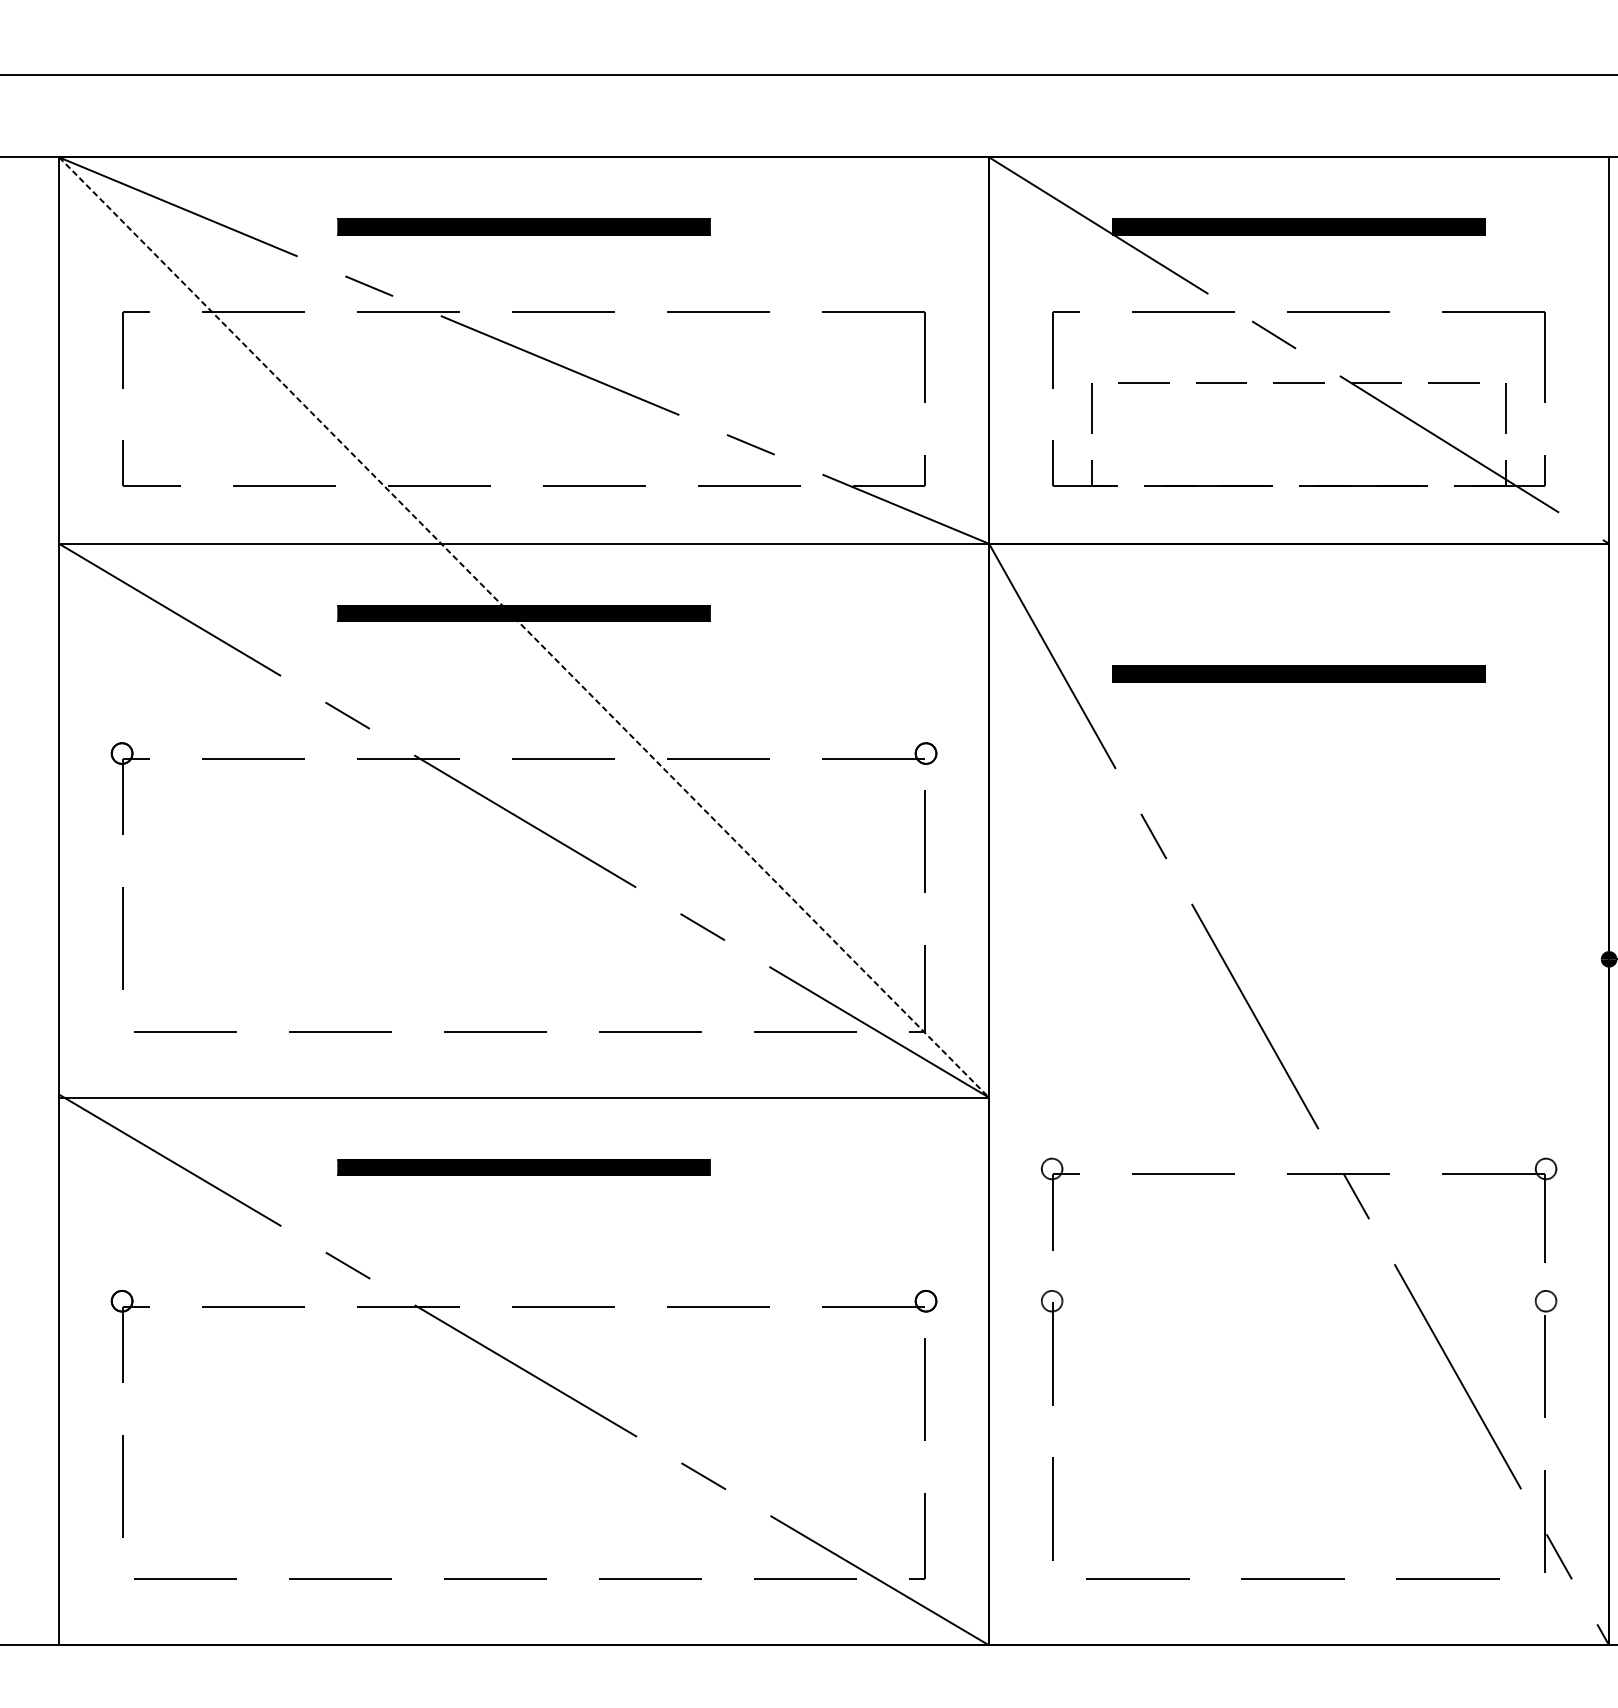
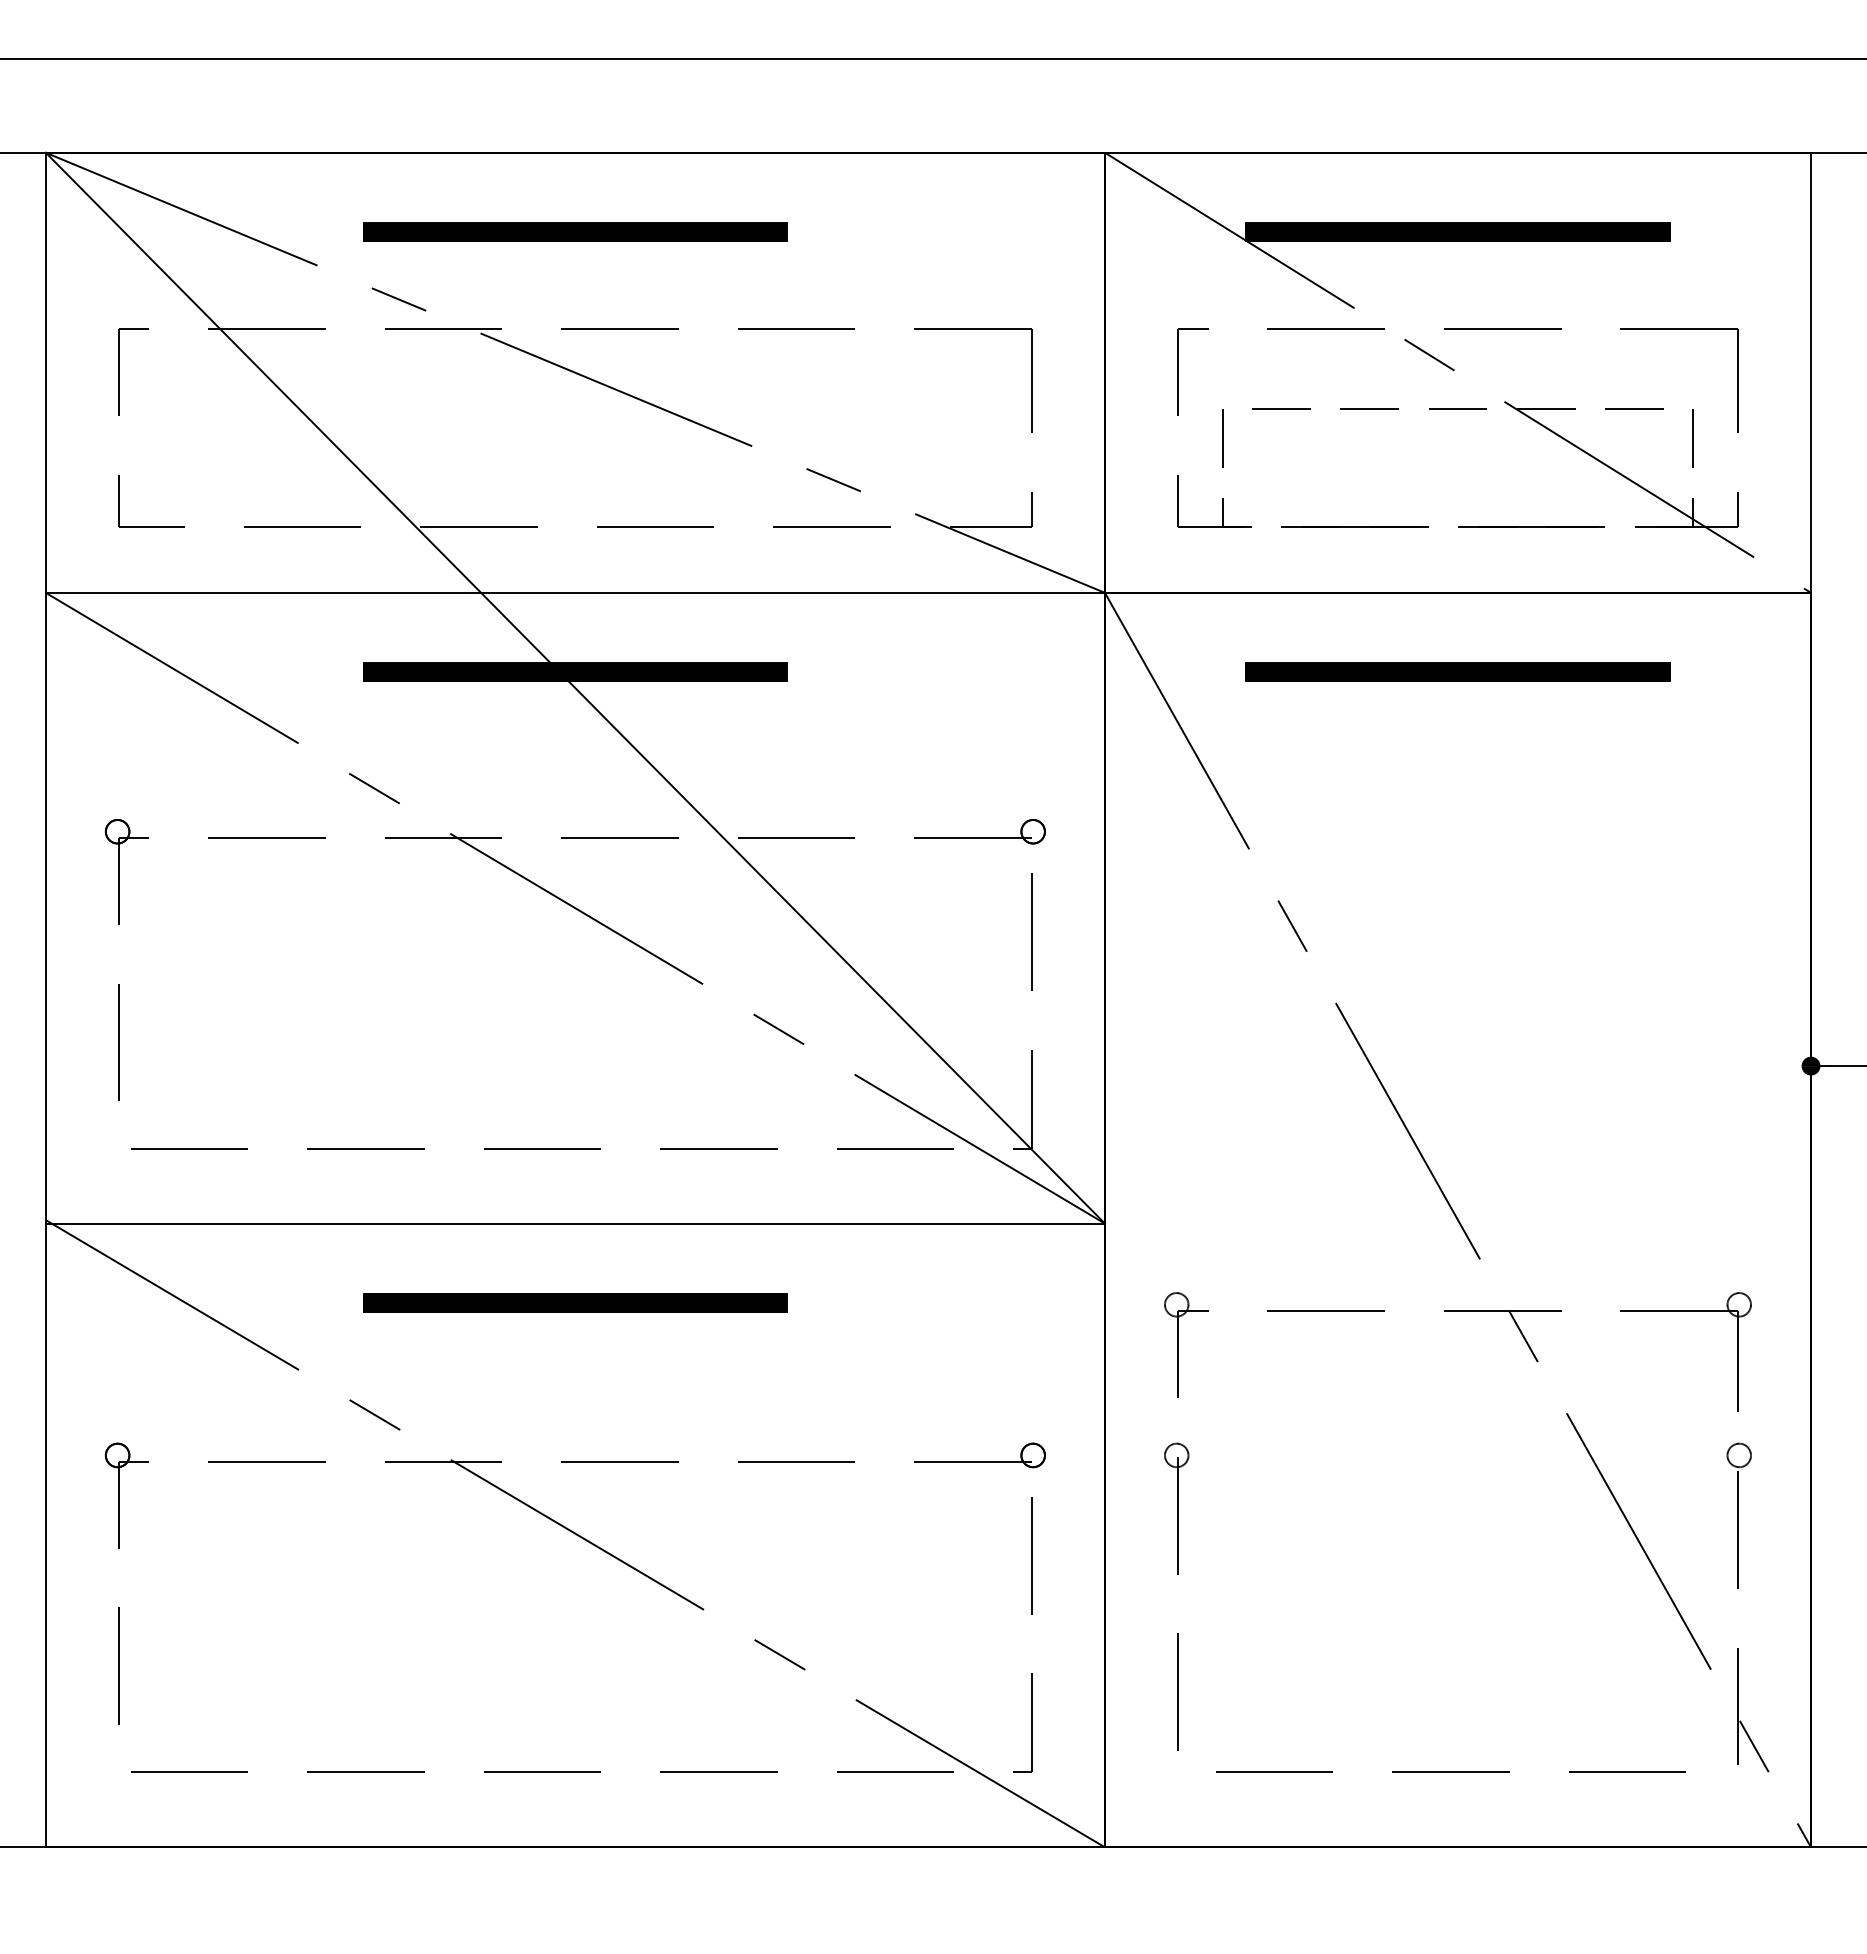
line: (524, 627) -> (575, 688), dashed -> solid
part: (1298, 673) -> (1457, 671), moved

